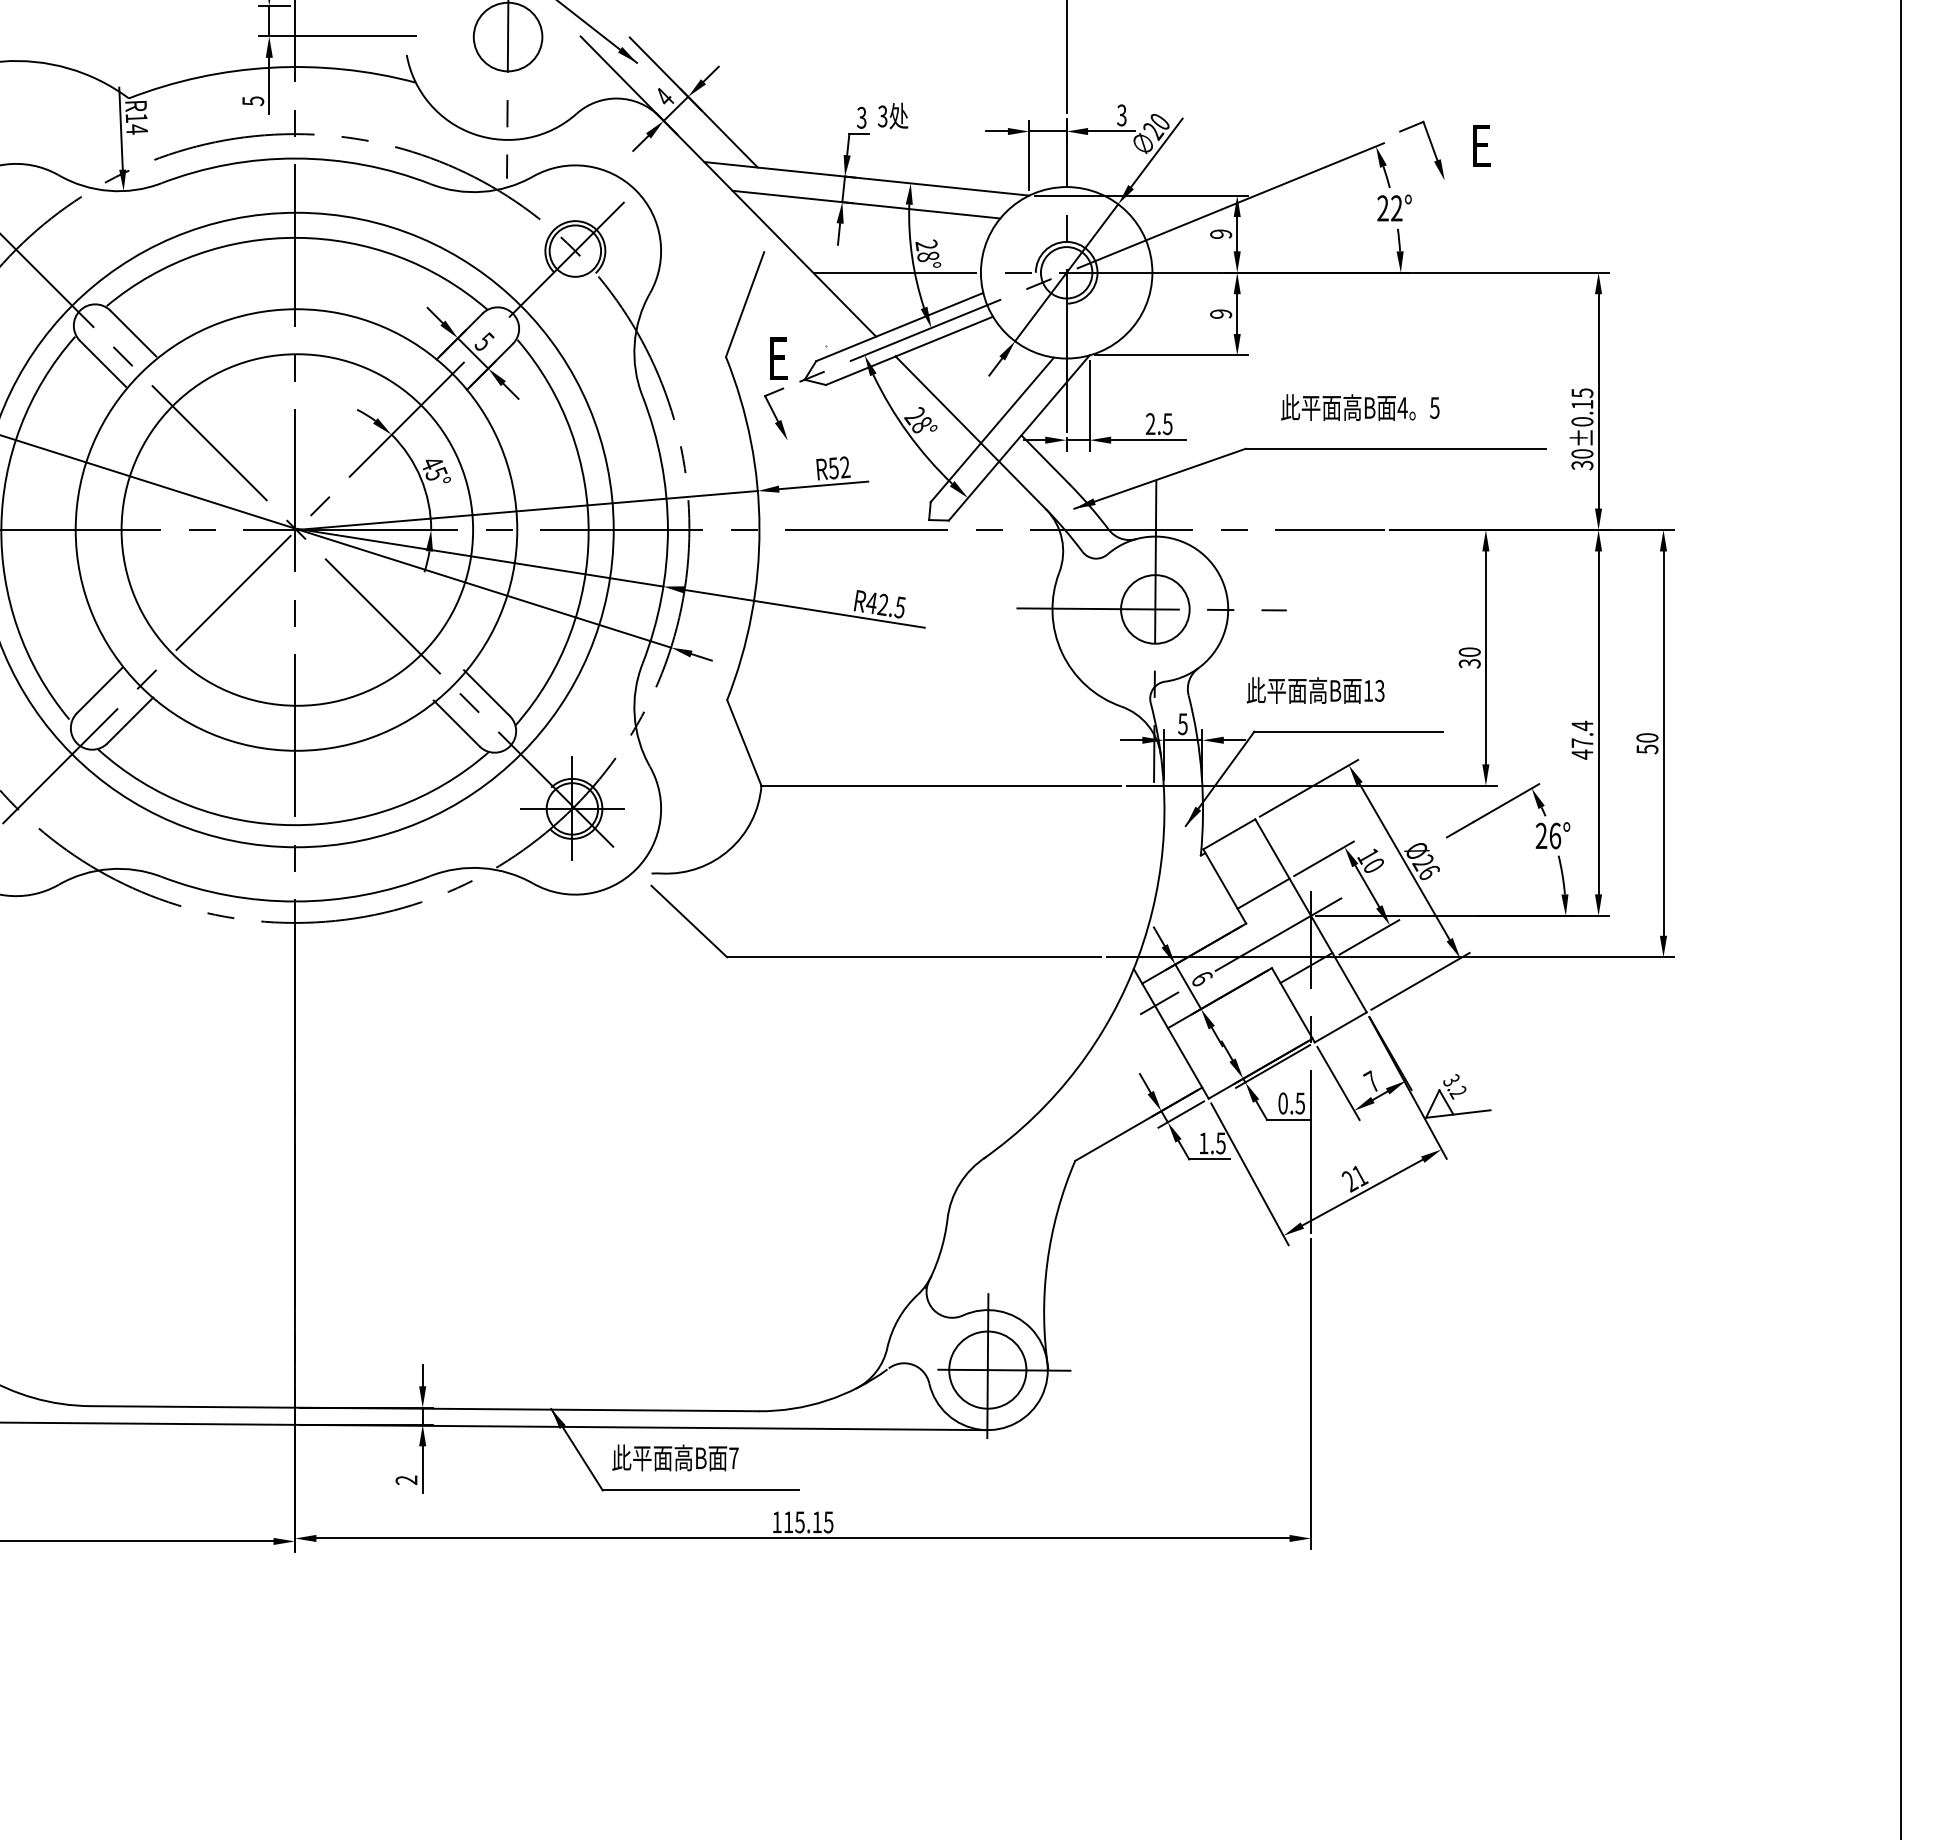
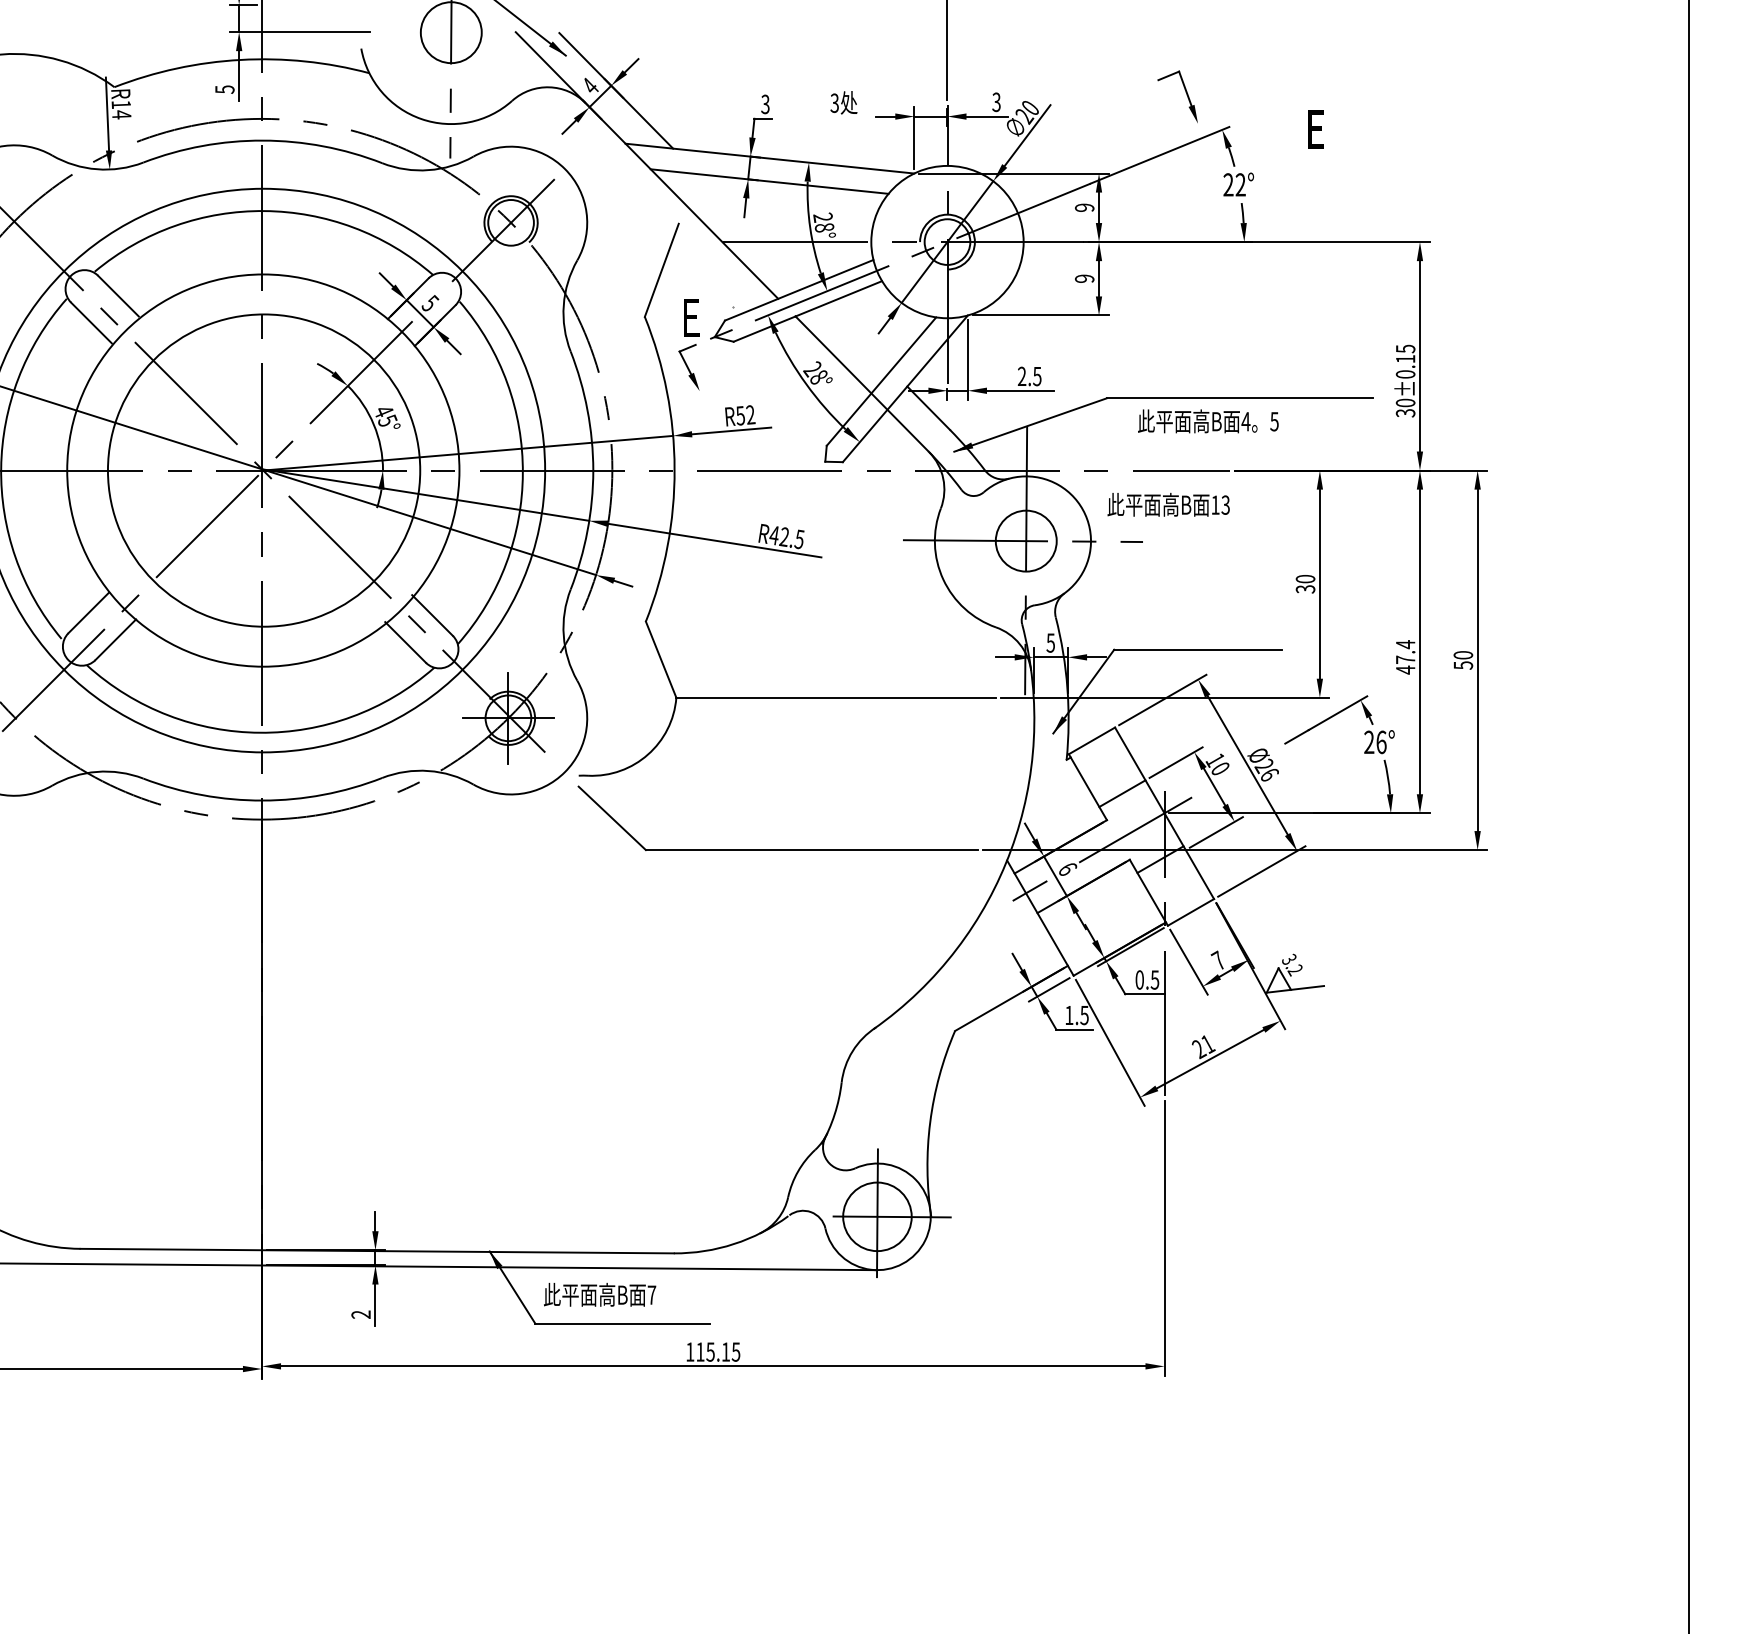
text: (893, 115) -> (844, 102), moved
part: (1431, 147) -> (1186, 94), moved
text: (1360, 407) -> (1208, 421), moved
text: (1315, 690) -> (1168, 504), moved

